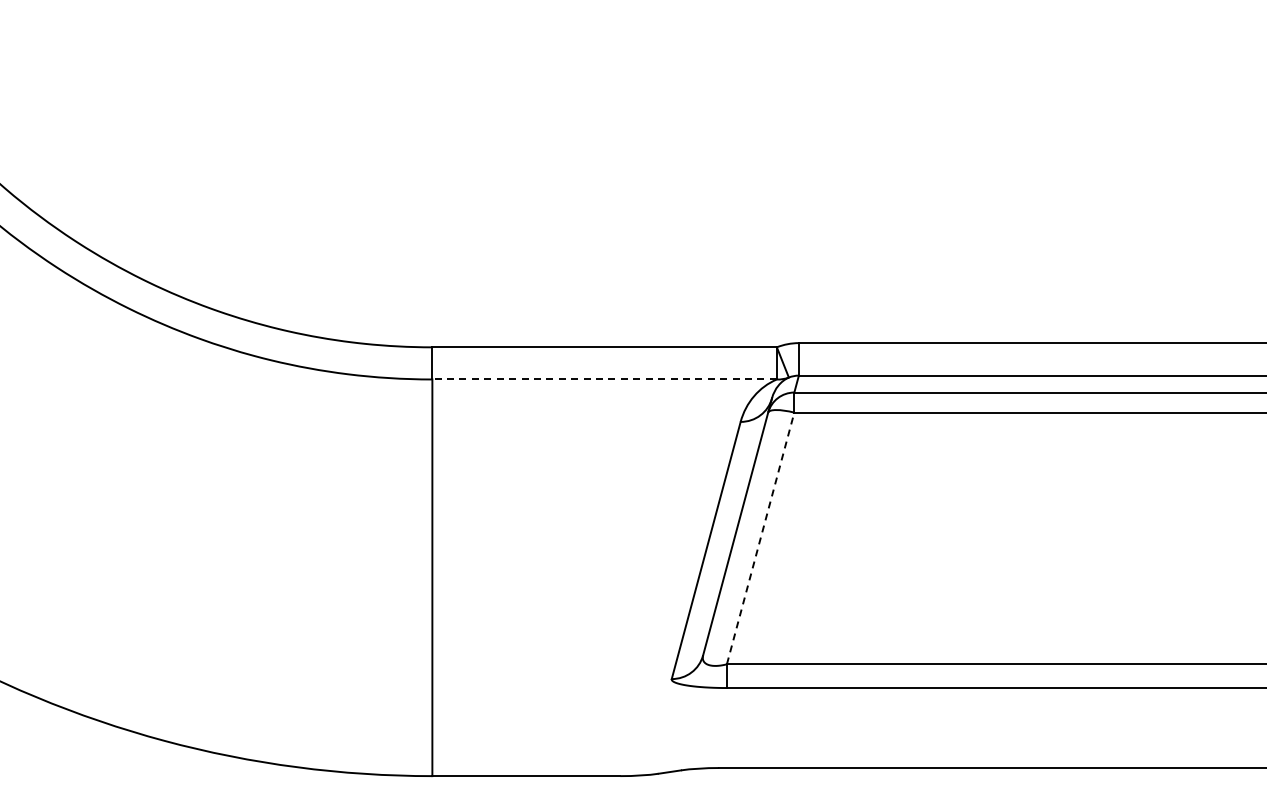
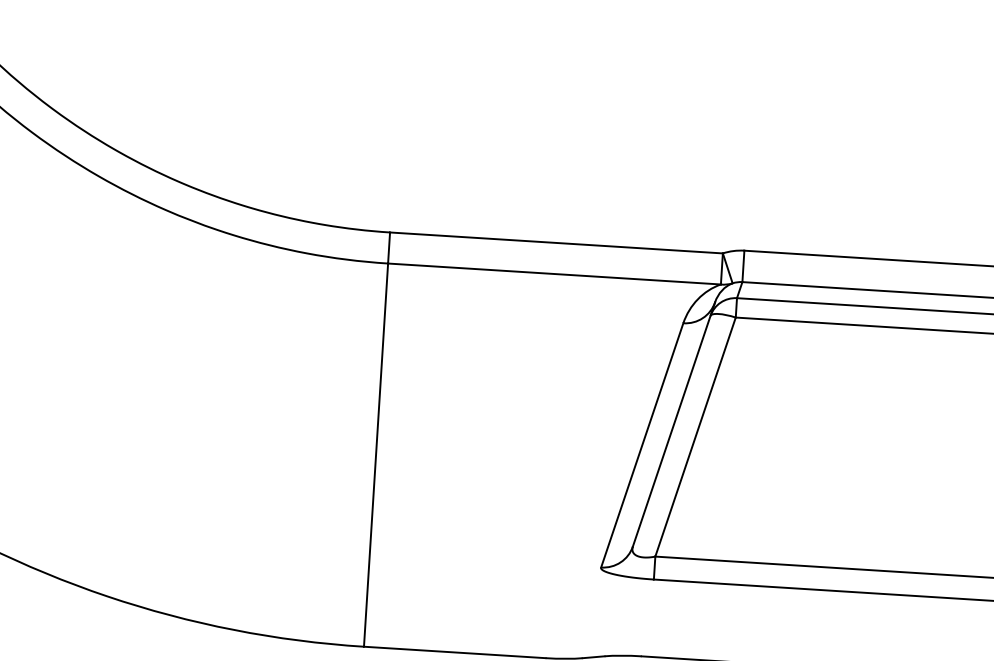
line: (604, 379) -> (554, 274), dashed -> solid
line: (760, 537) -> (695, 436), dashed -> solid

